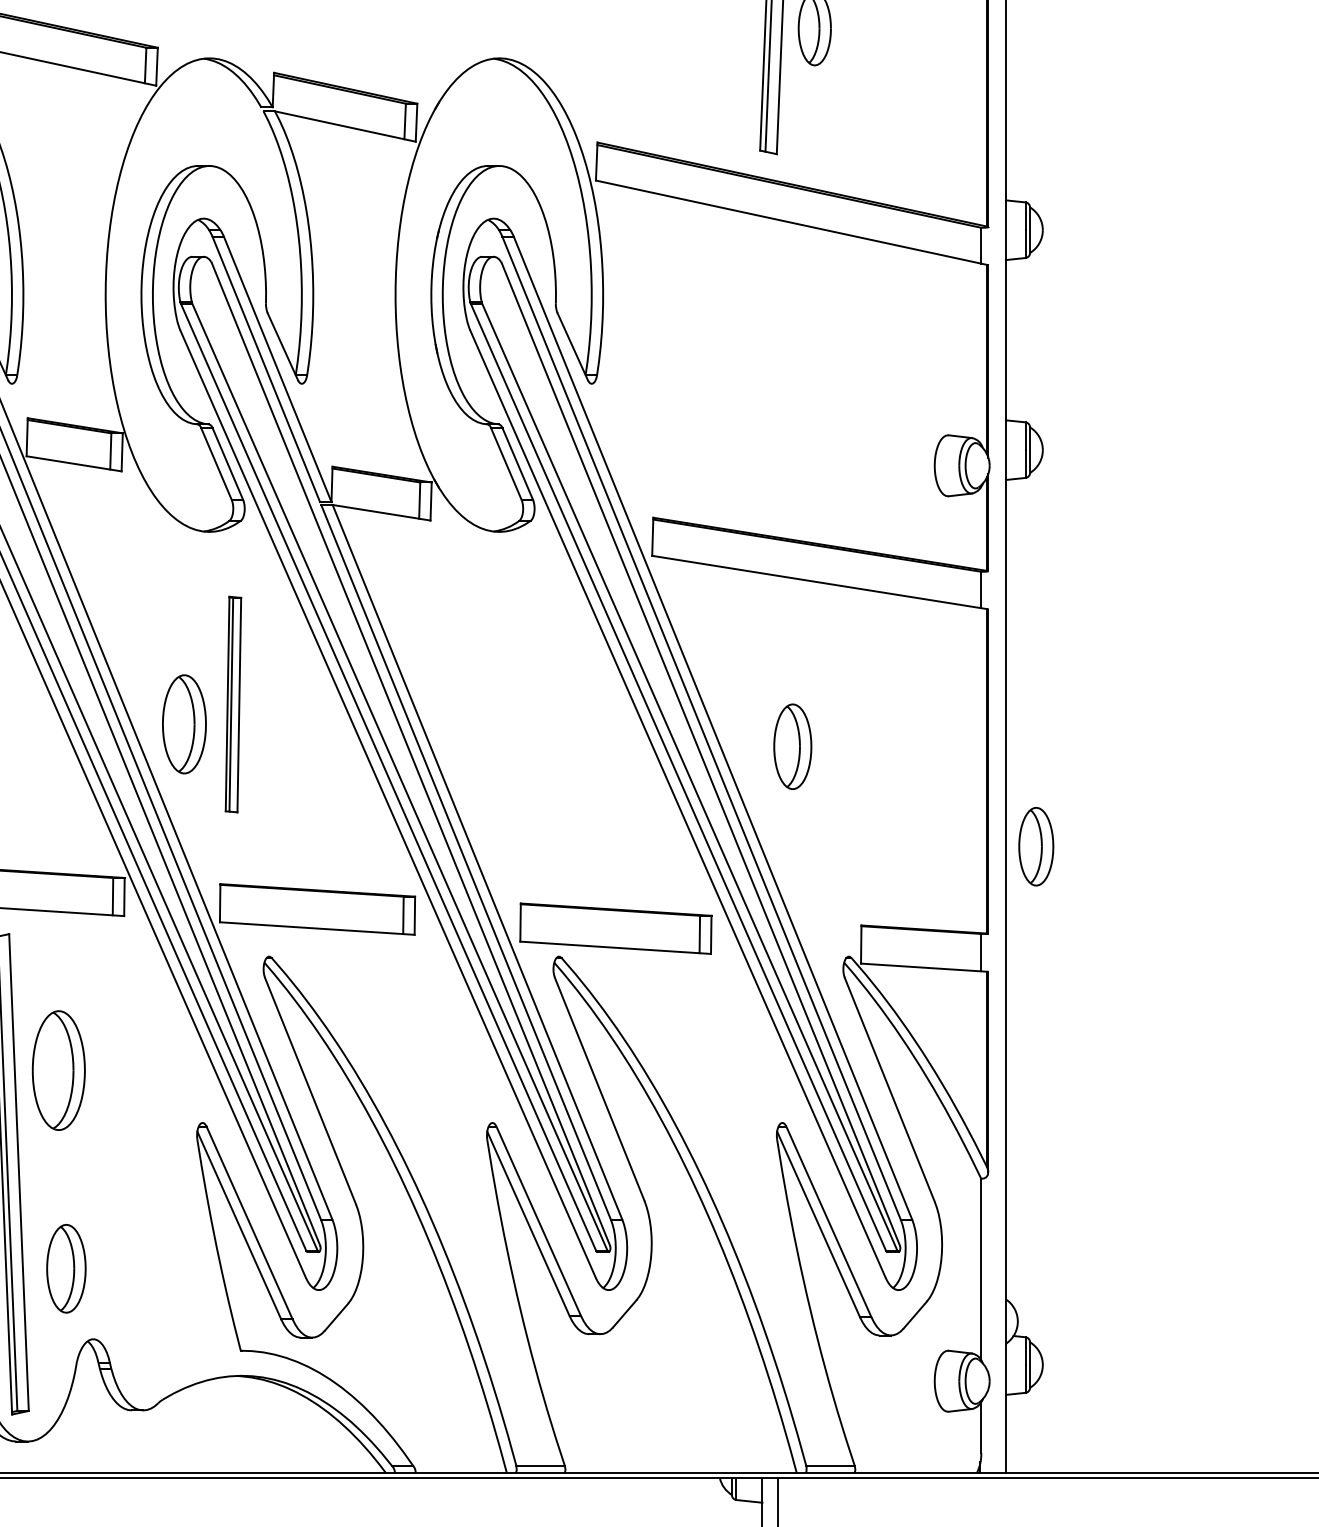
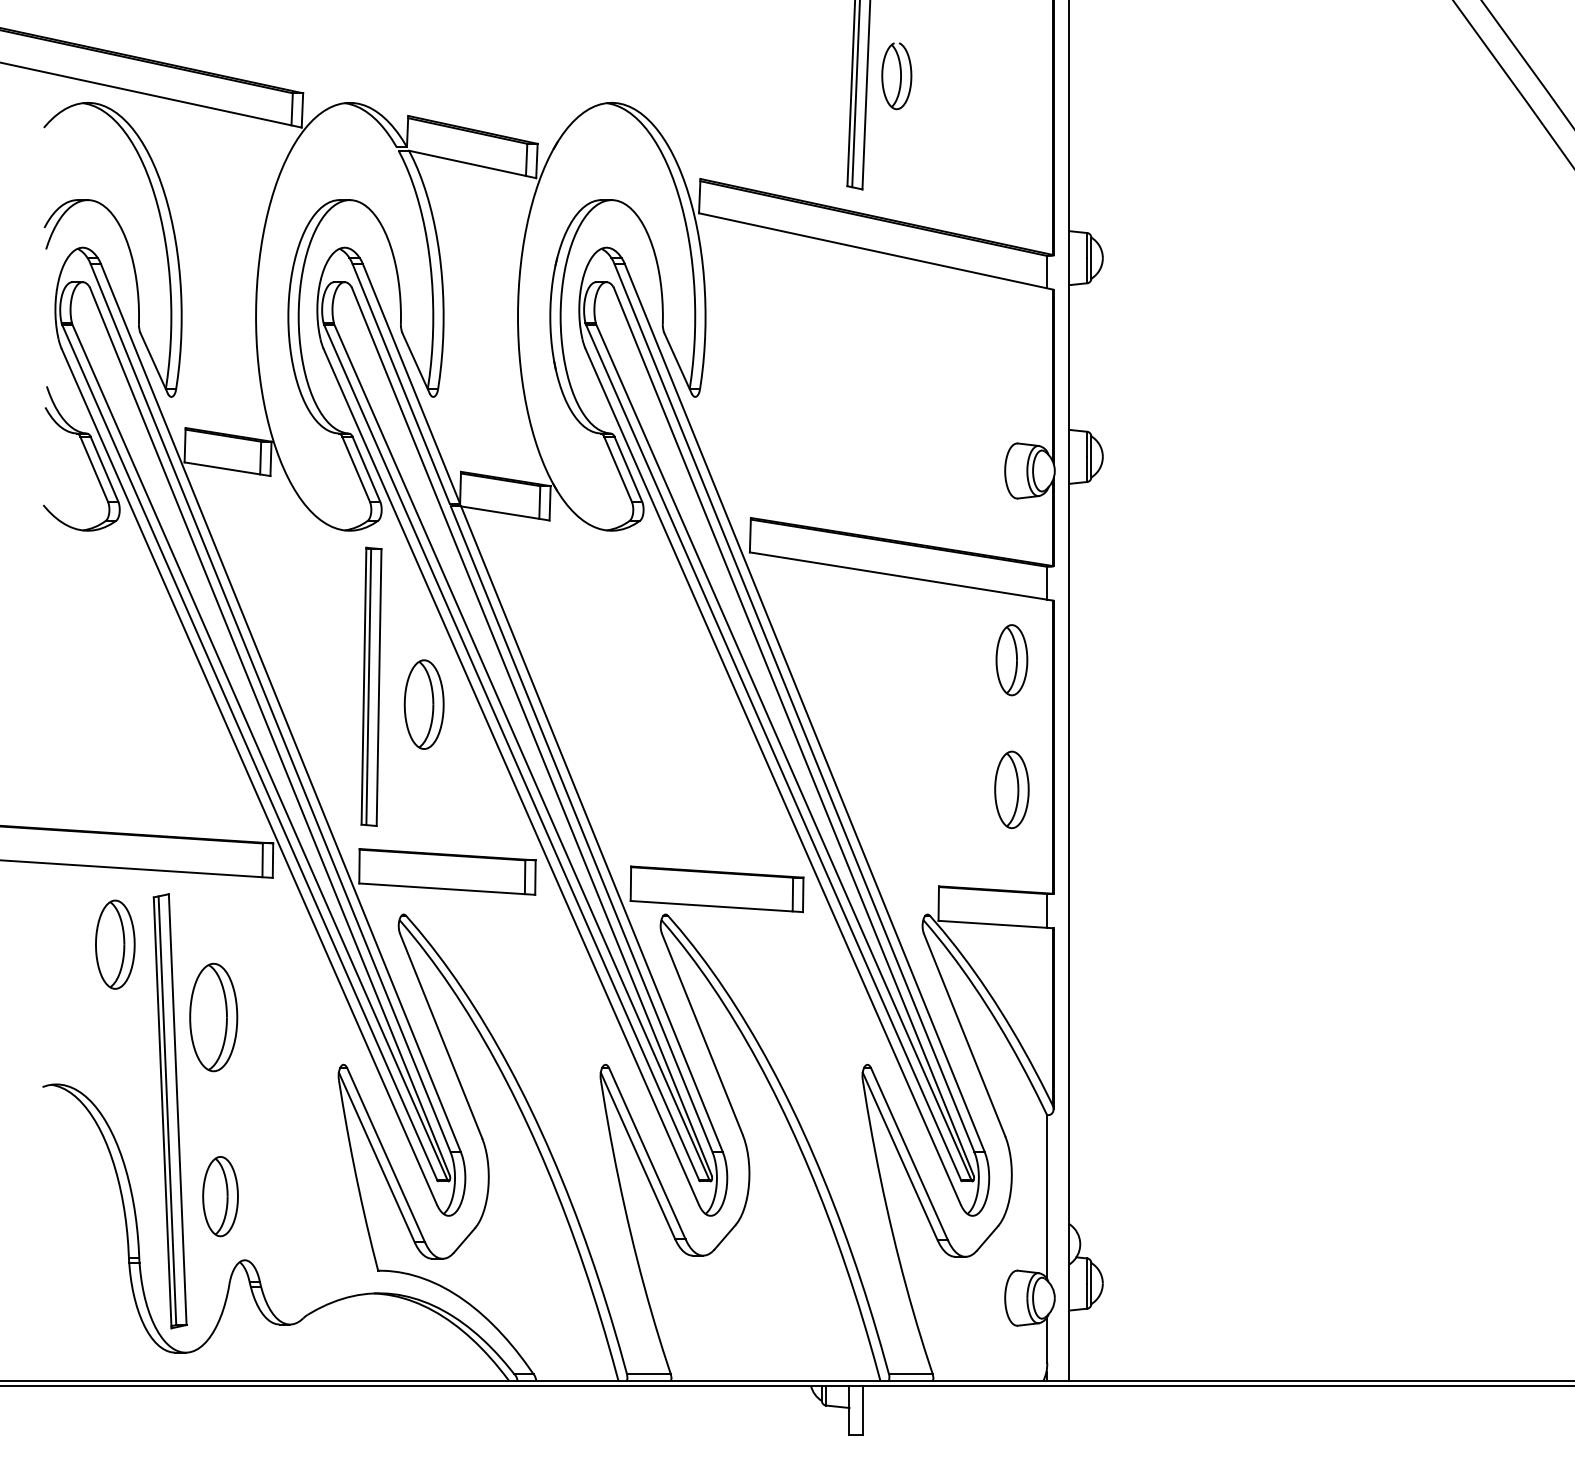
part: (233, 704) -> (371, 686), size x1.43
part: (183, 724) -> (423, 704), moved
part: (792, 746) -> (1011, 789), moved
part: (1035, 847) -> (1011, 660), moved

